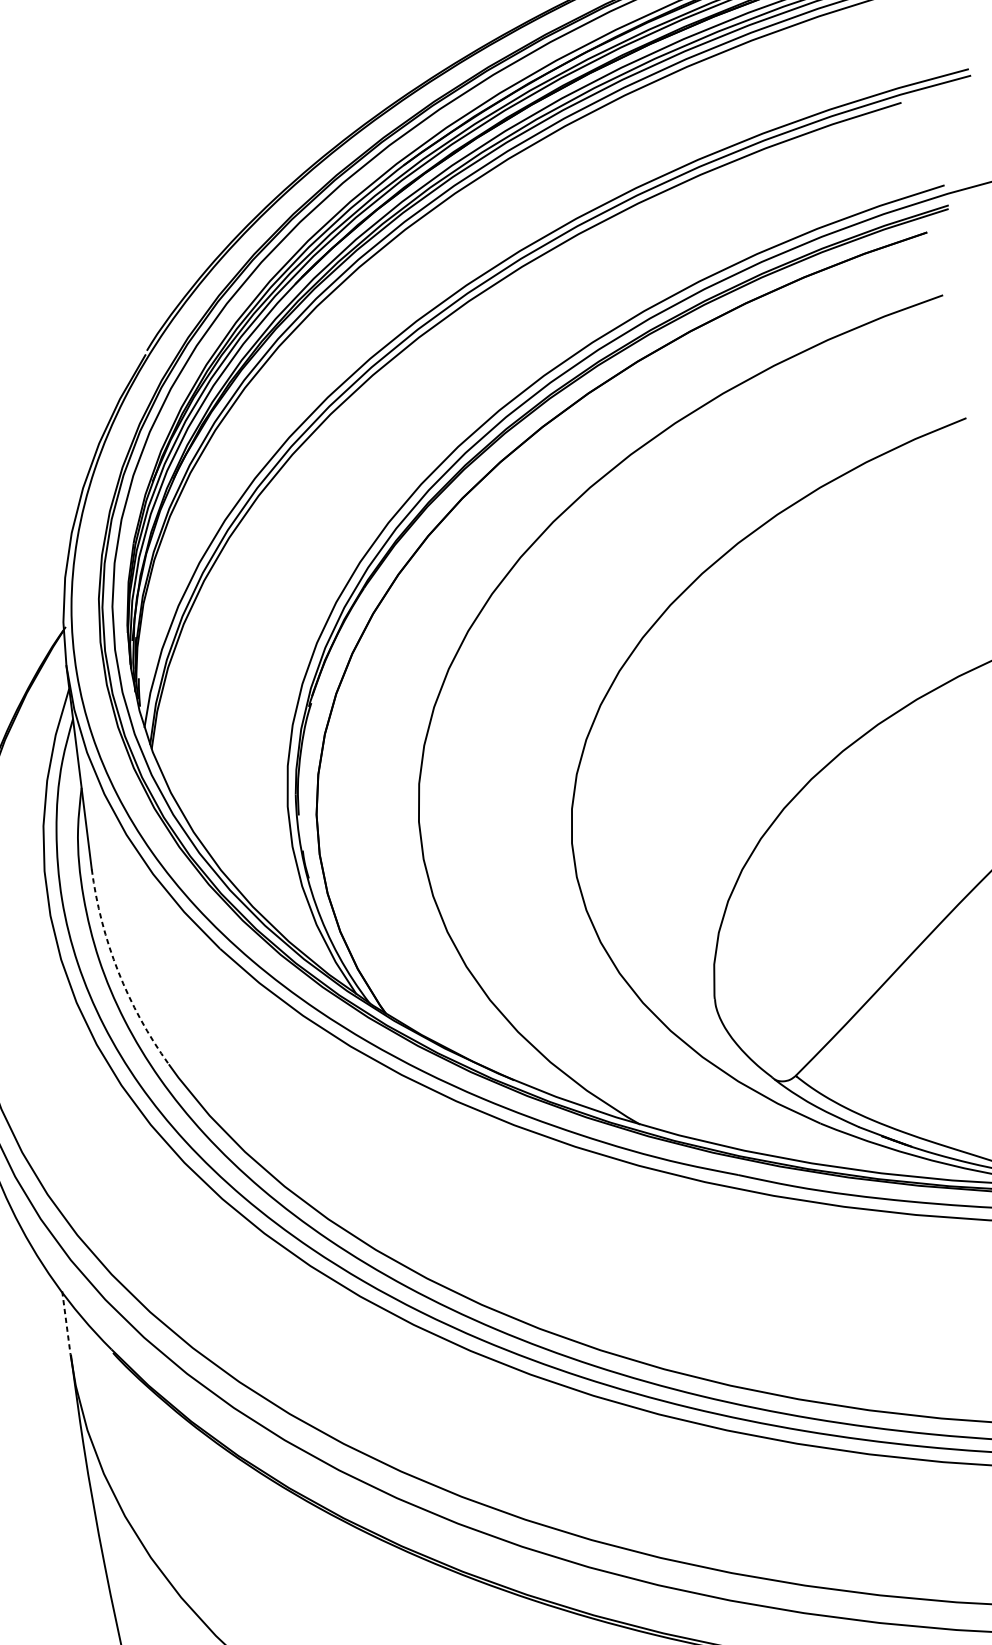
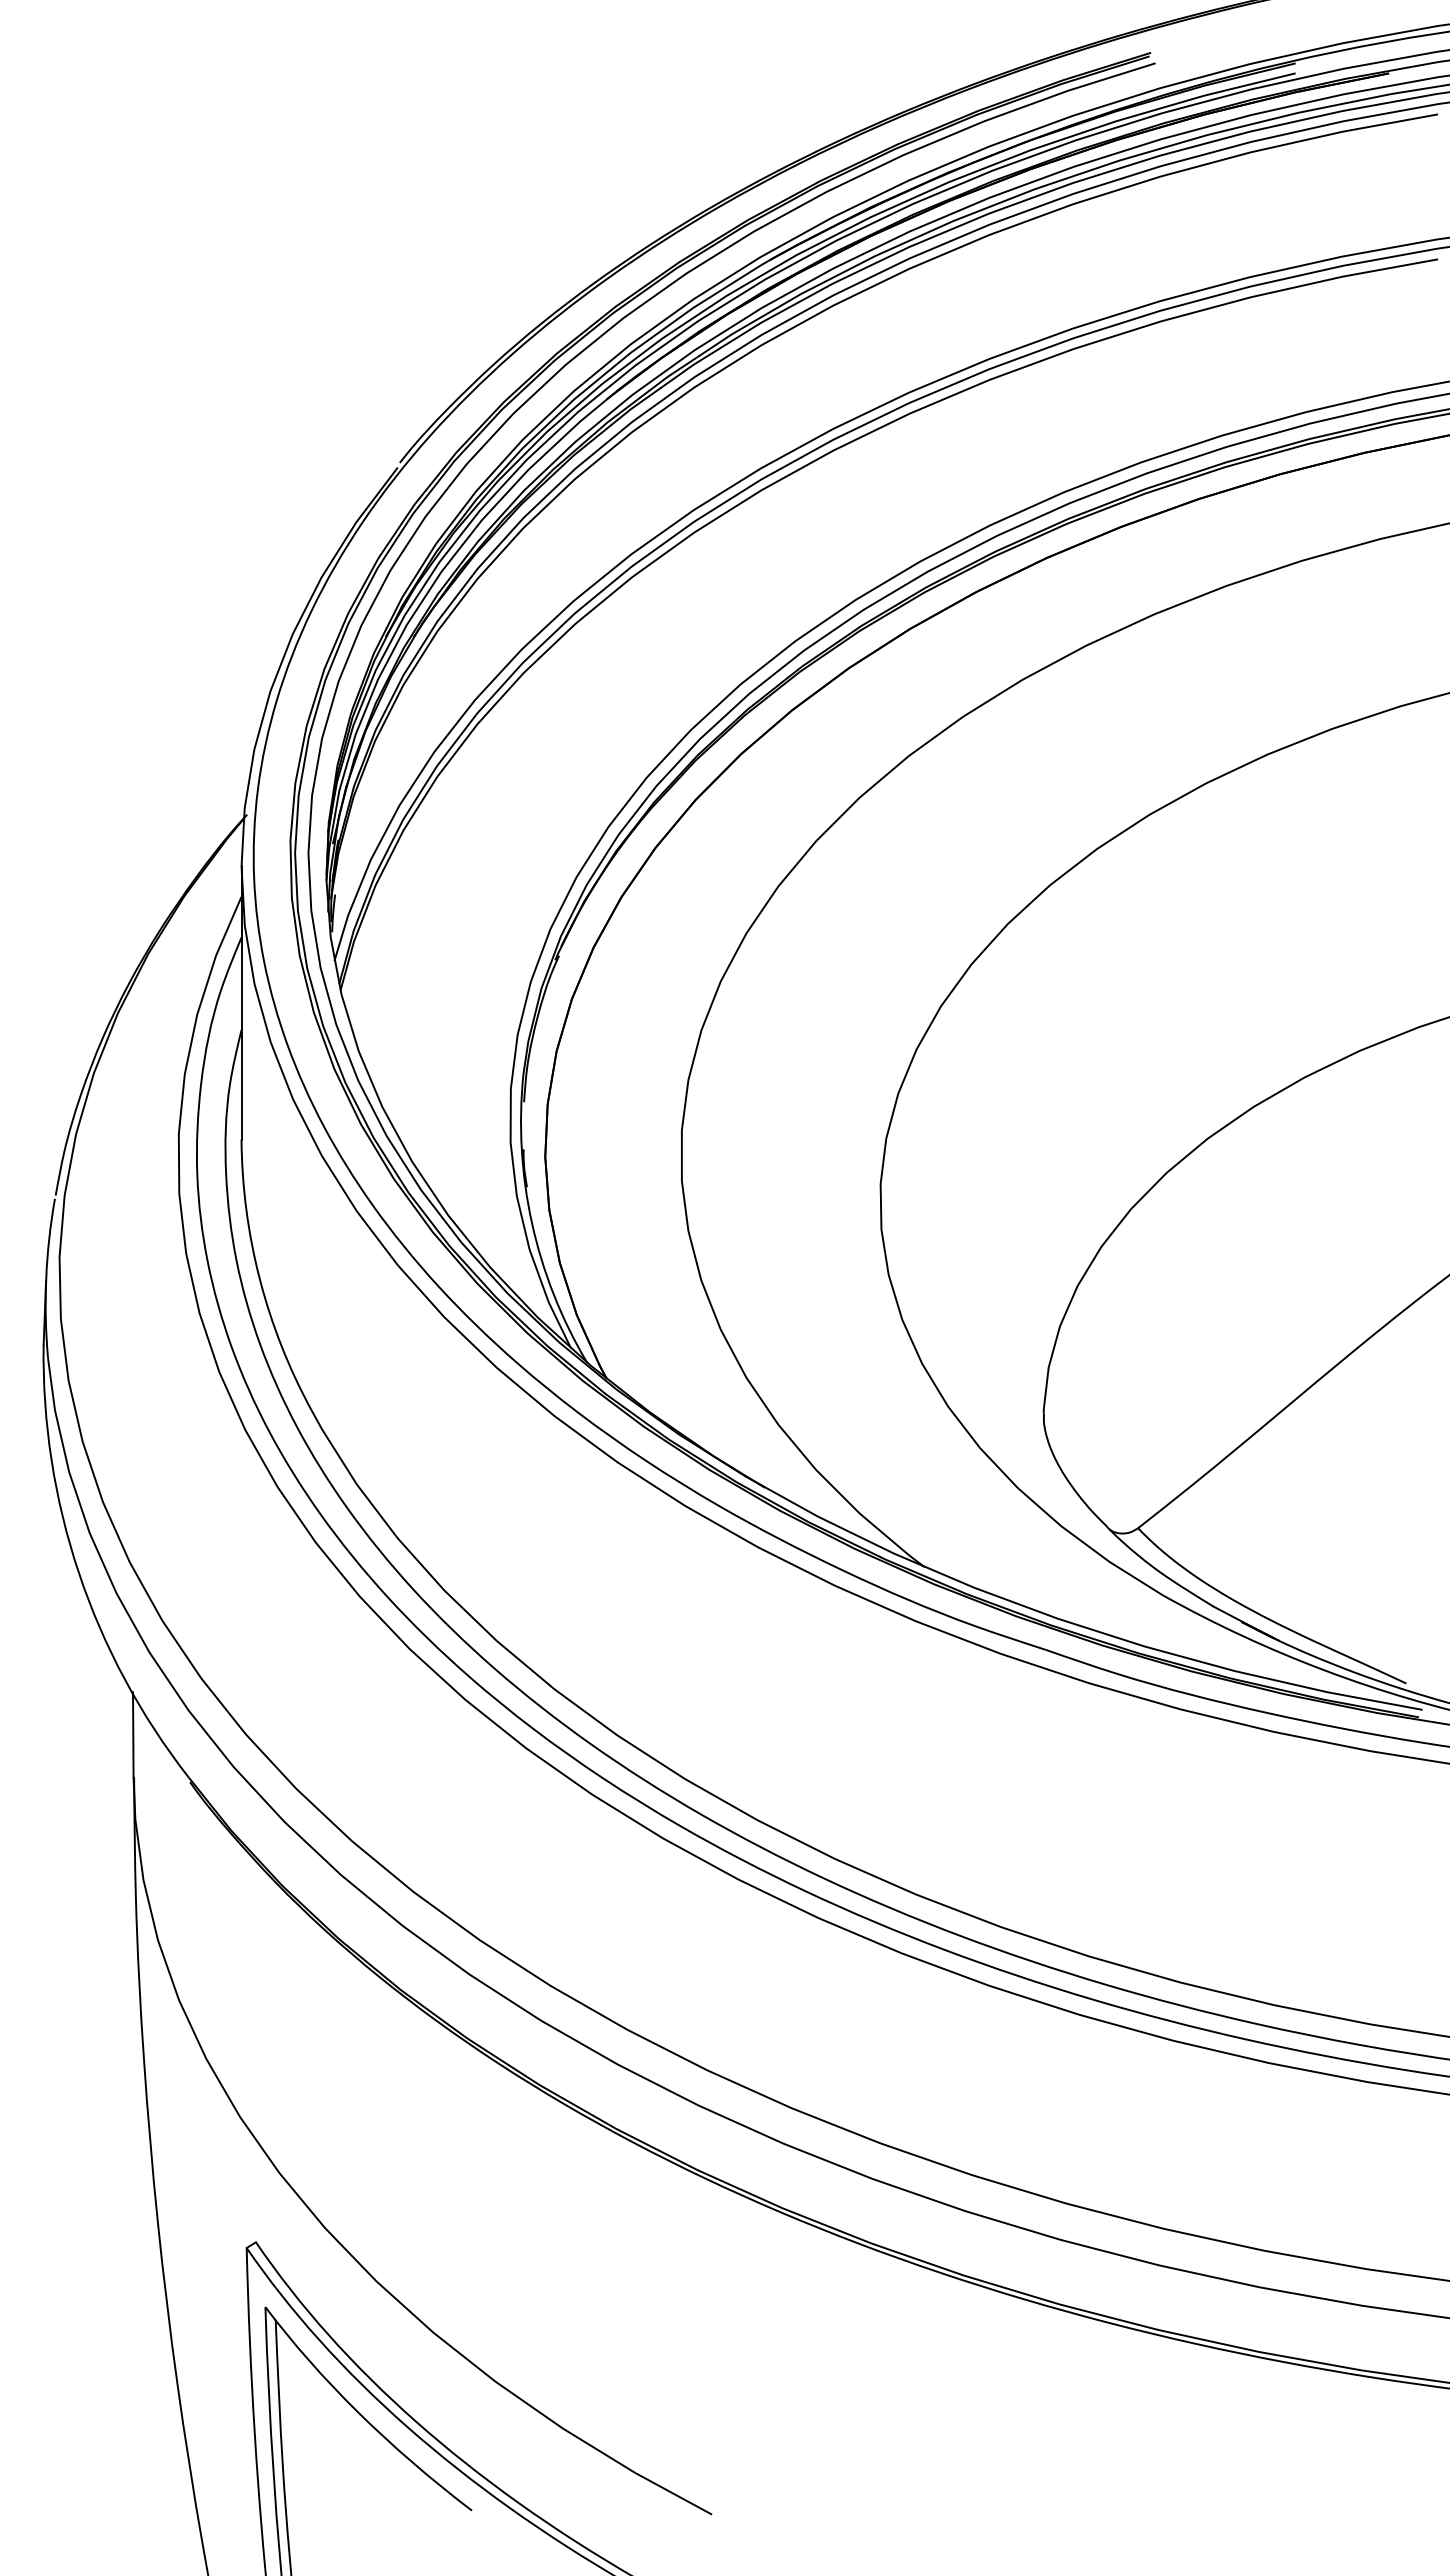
arc: (118, 972) -> (259, 1279), dashed -> solid
line: (66, 1322) -> (133, 1734), dashed -> solid

